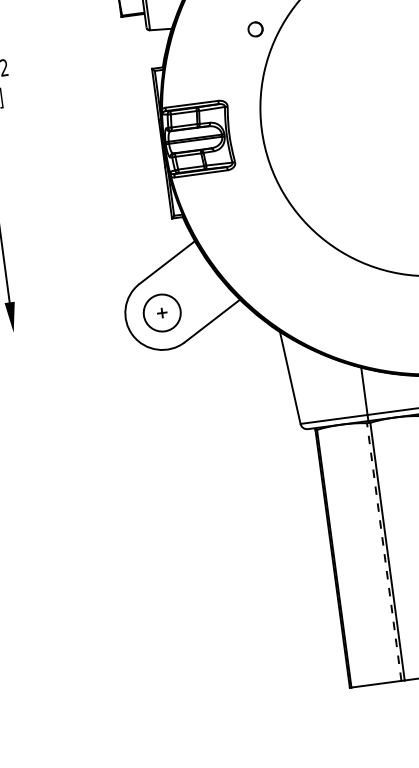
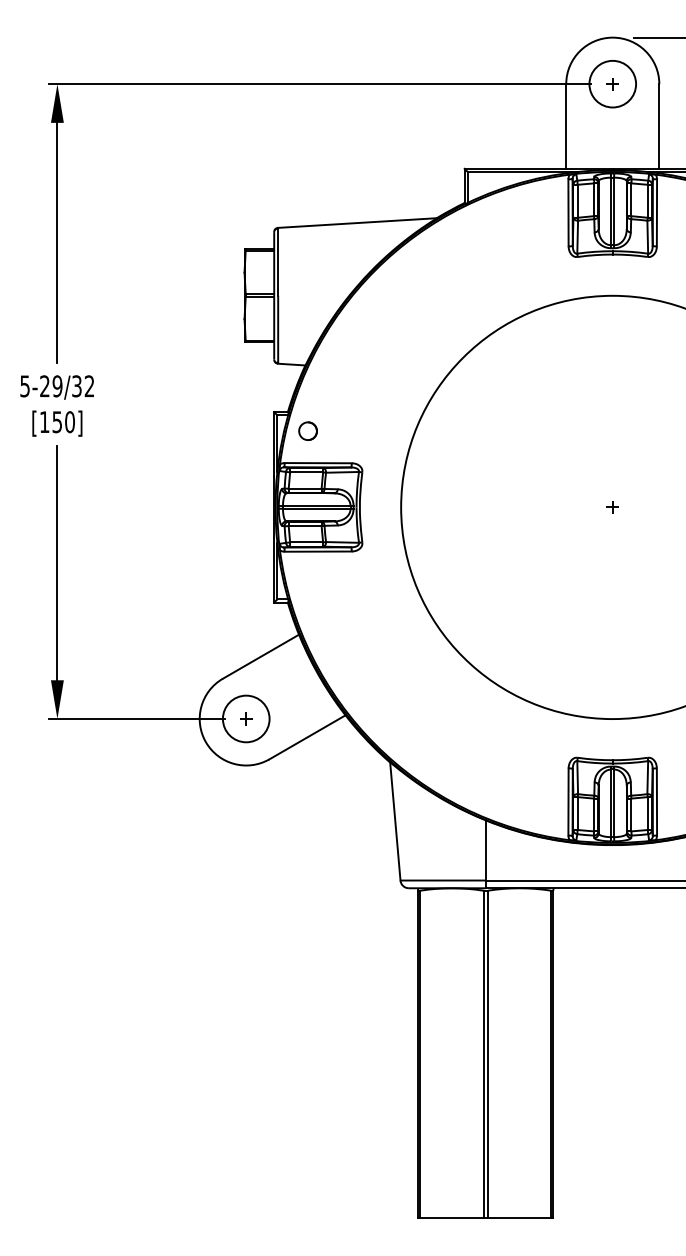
part: (255, 29) -> (307, 431), moved
line: (75, 324) -> (136, 718), added
line: (384, 552) -> (483, 1054), dashed -> solid

